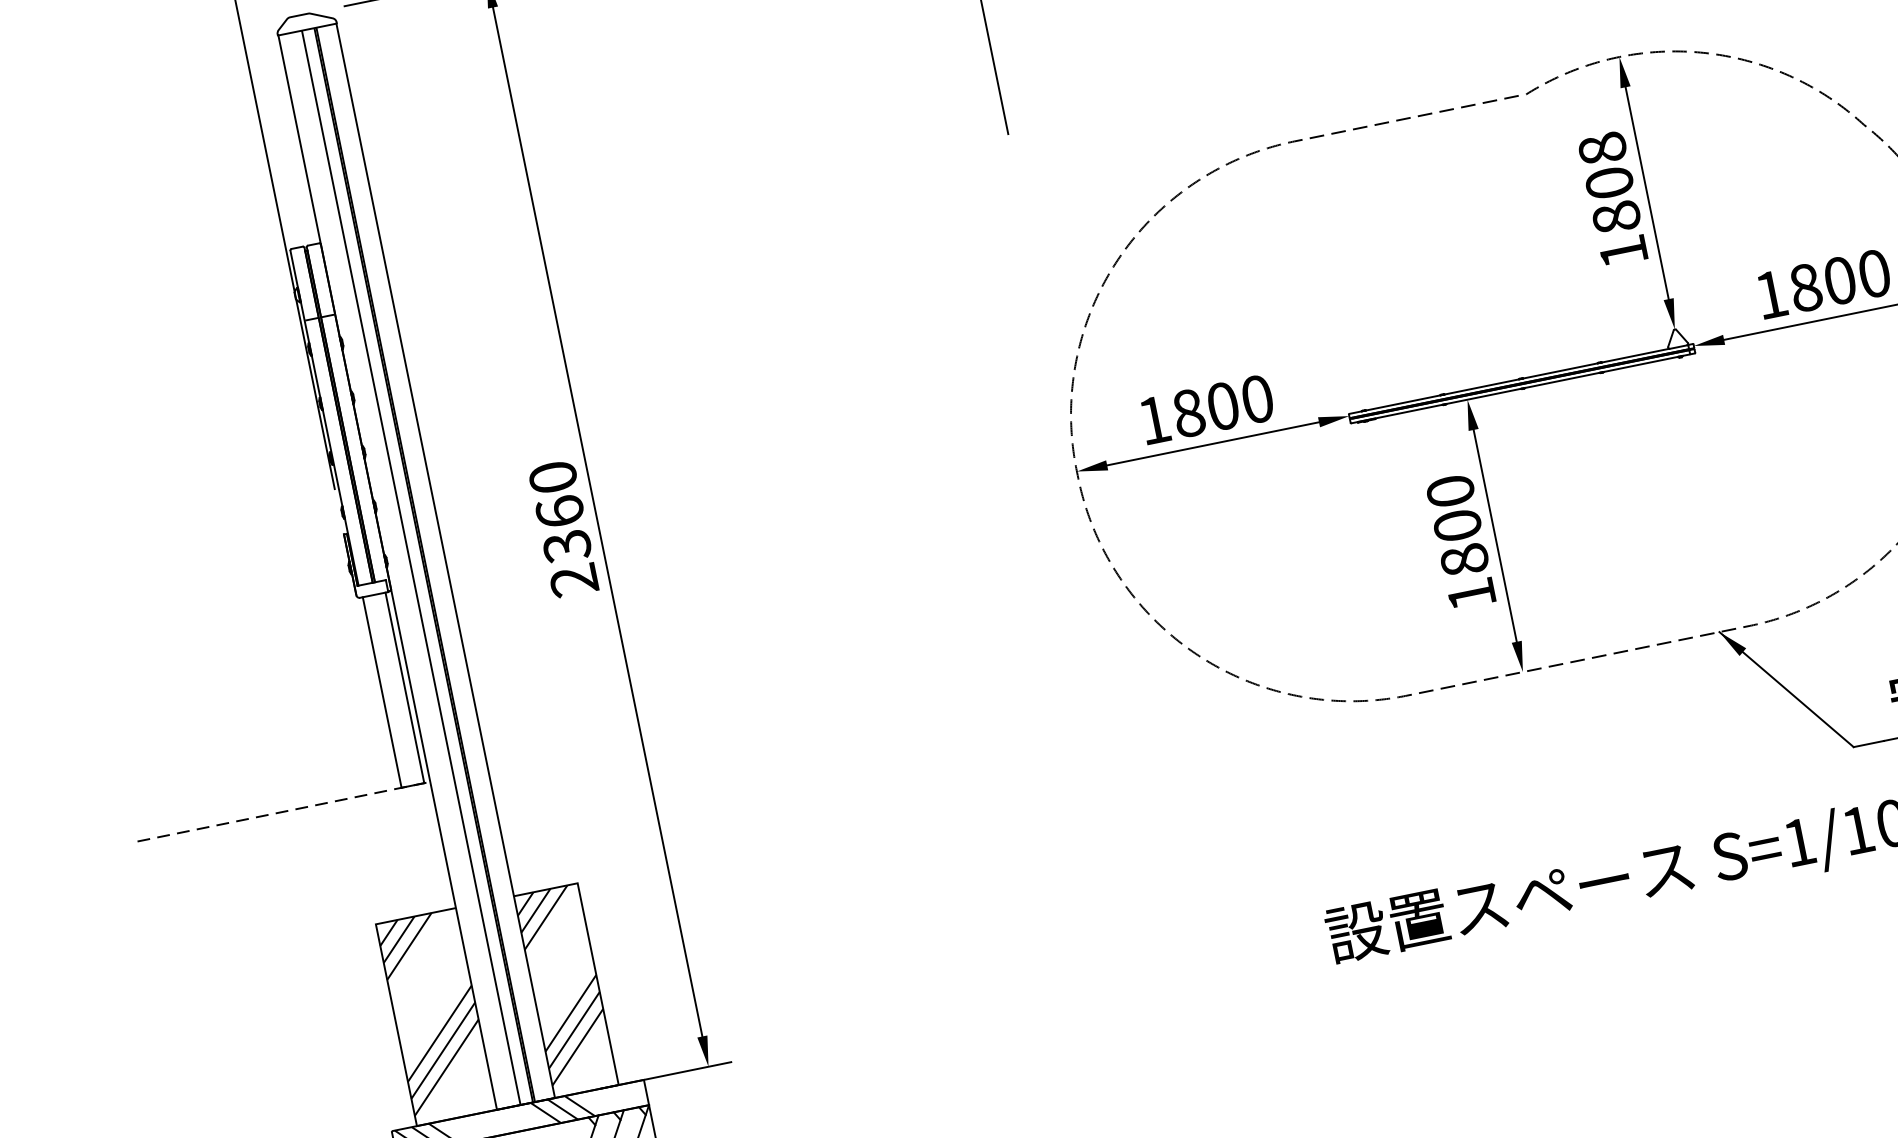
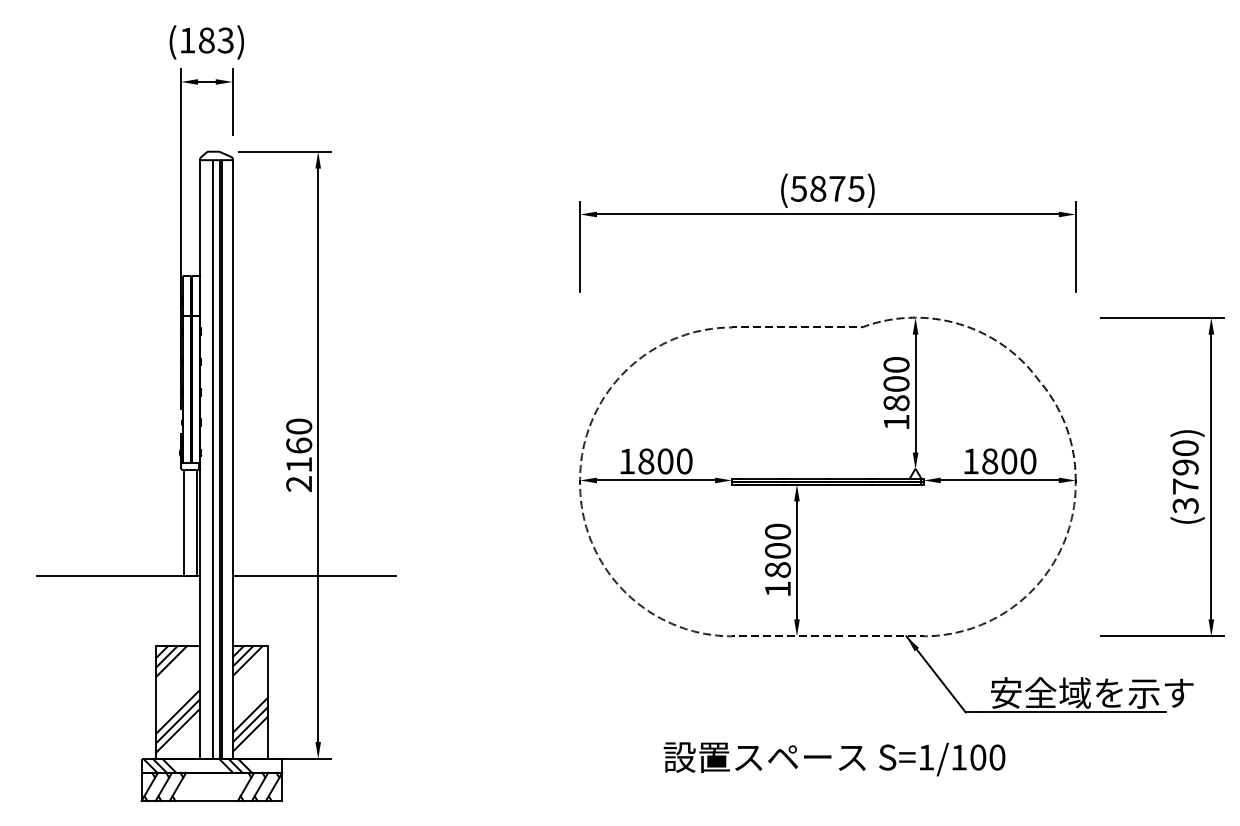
text: (1602, 147) -> (896, 364), 1808 -> 1800
text: (567, 547) -> (299, 465), 2360 -> 2160
line: (633, 741) -> (313, 576), added
line: (283, 812) -> (118, 576), dashed -> solid

